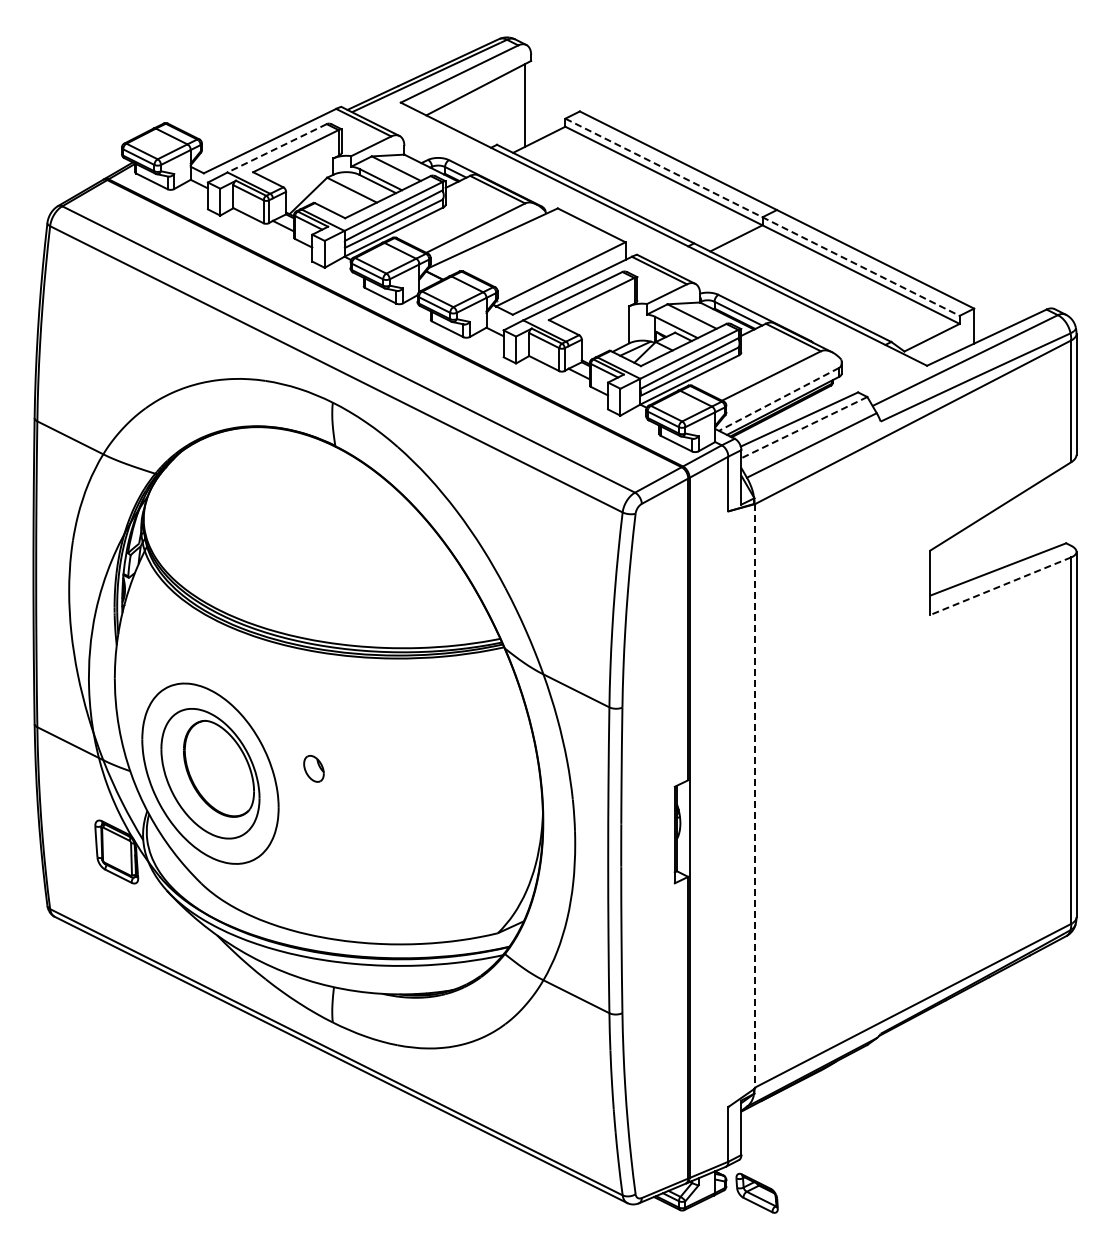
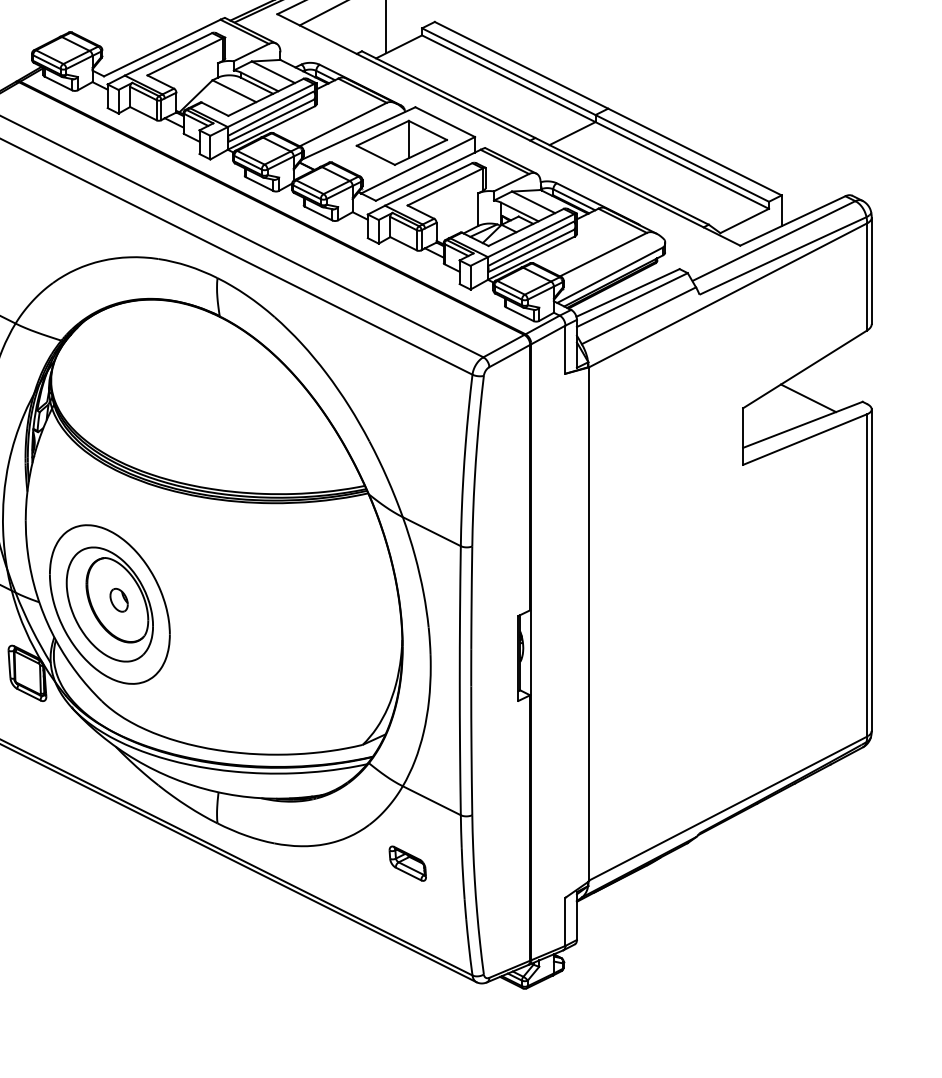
line: (276, 148) -> (167, 54), dashed -> solid
line: (762, 217) -> (595, 115), dashed -> solid
part: (542, 248) -> (401, 142), added
line: (779, 399) -> (610, 275), dashed -> solid
line: (803, 427) -> (631, 299), dashed -> solid
line: (1004, 538) -> (808, 397), added
line: (1000, 586) -> (804, 439), dashed -> solid
part: (313, 768) -> (118, 599), moved
line: (755, 796) -> (589, 624), dashed -> solid
part: (756, 1192) -> (407, 862), moved

